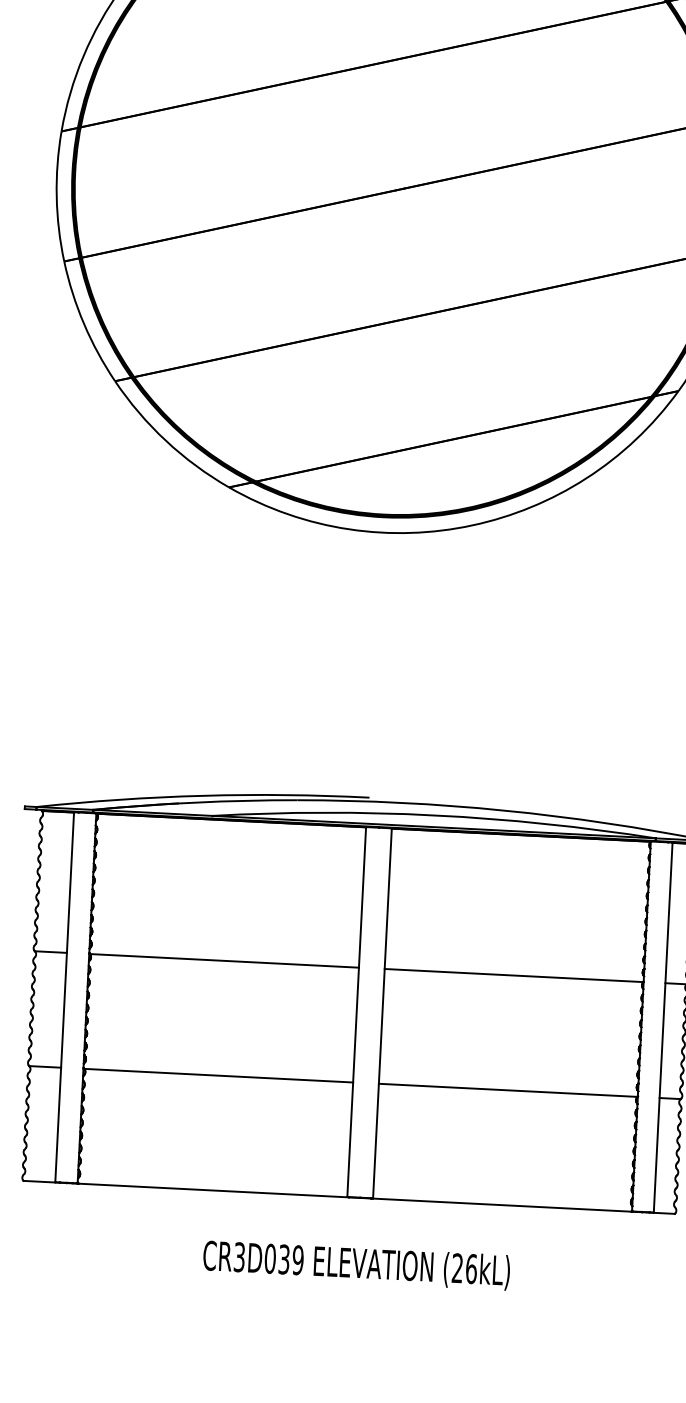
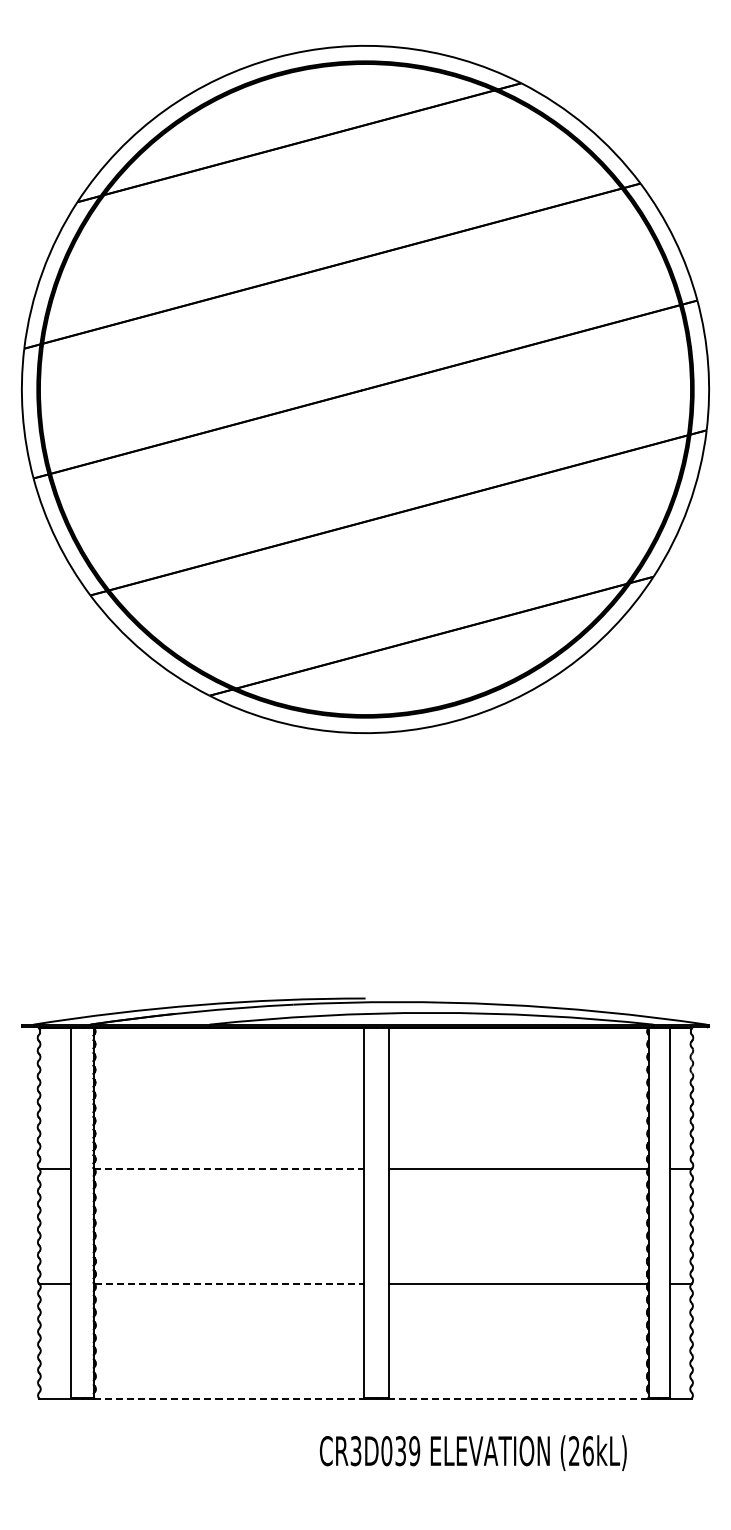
line: (225, 960) -> (229, 1168), solid -> dashed
line: (219, 1075) -> (229, 1283), solid -> dashed
line: (214, 1190) -> (230, 1398), solid -> dashed
line: (502, 1204) -> (518, 1398), solid -> dashed
text: (356, 1264) -> (473, 1452), moved

